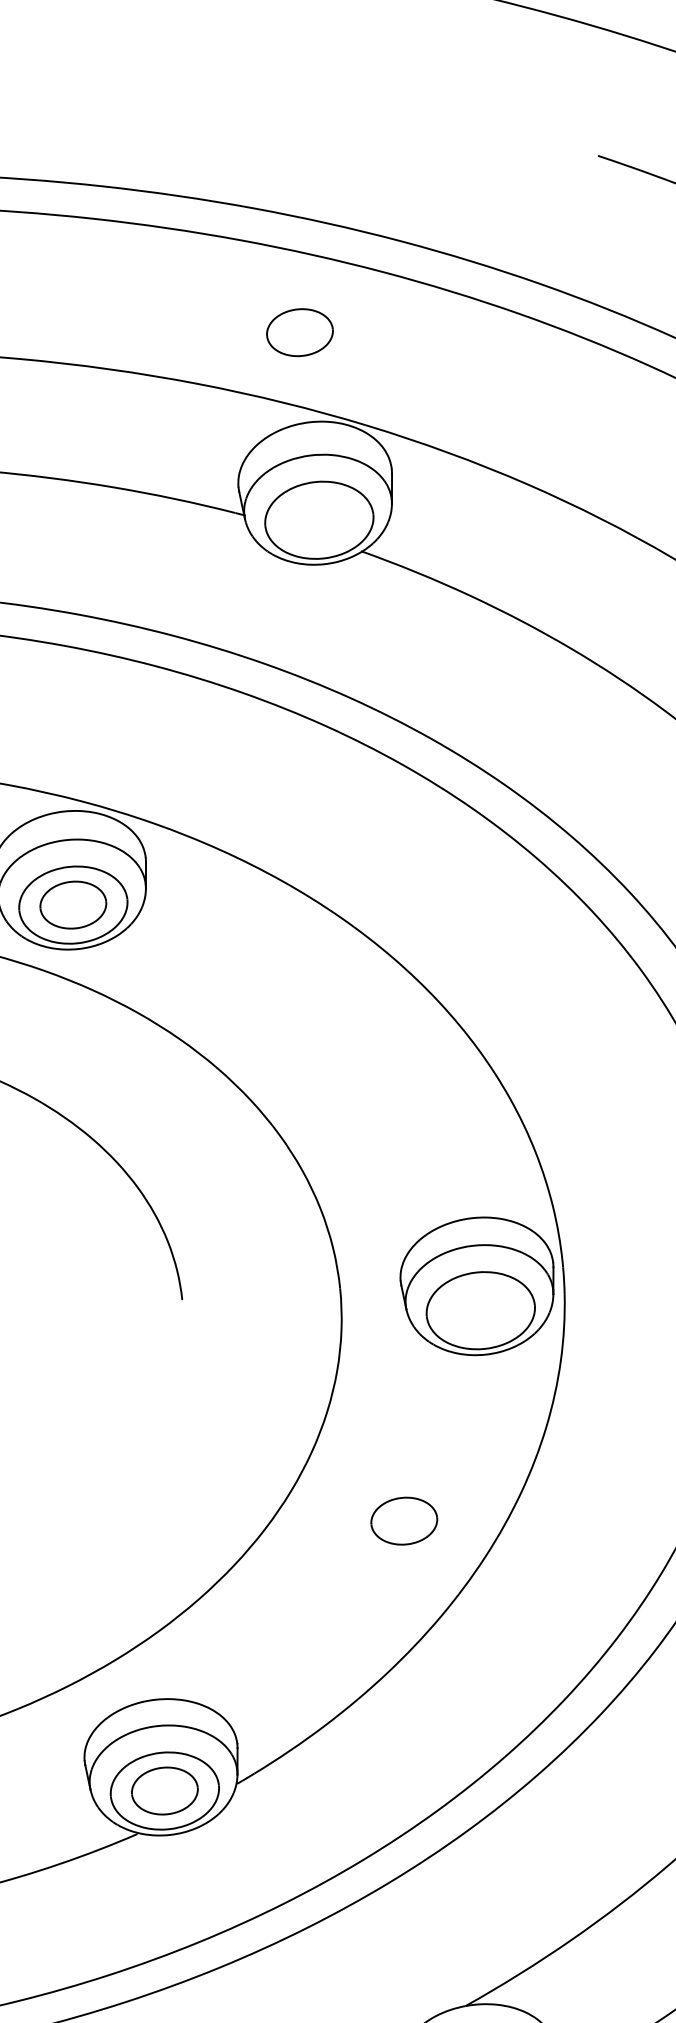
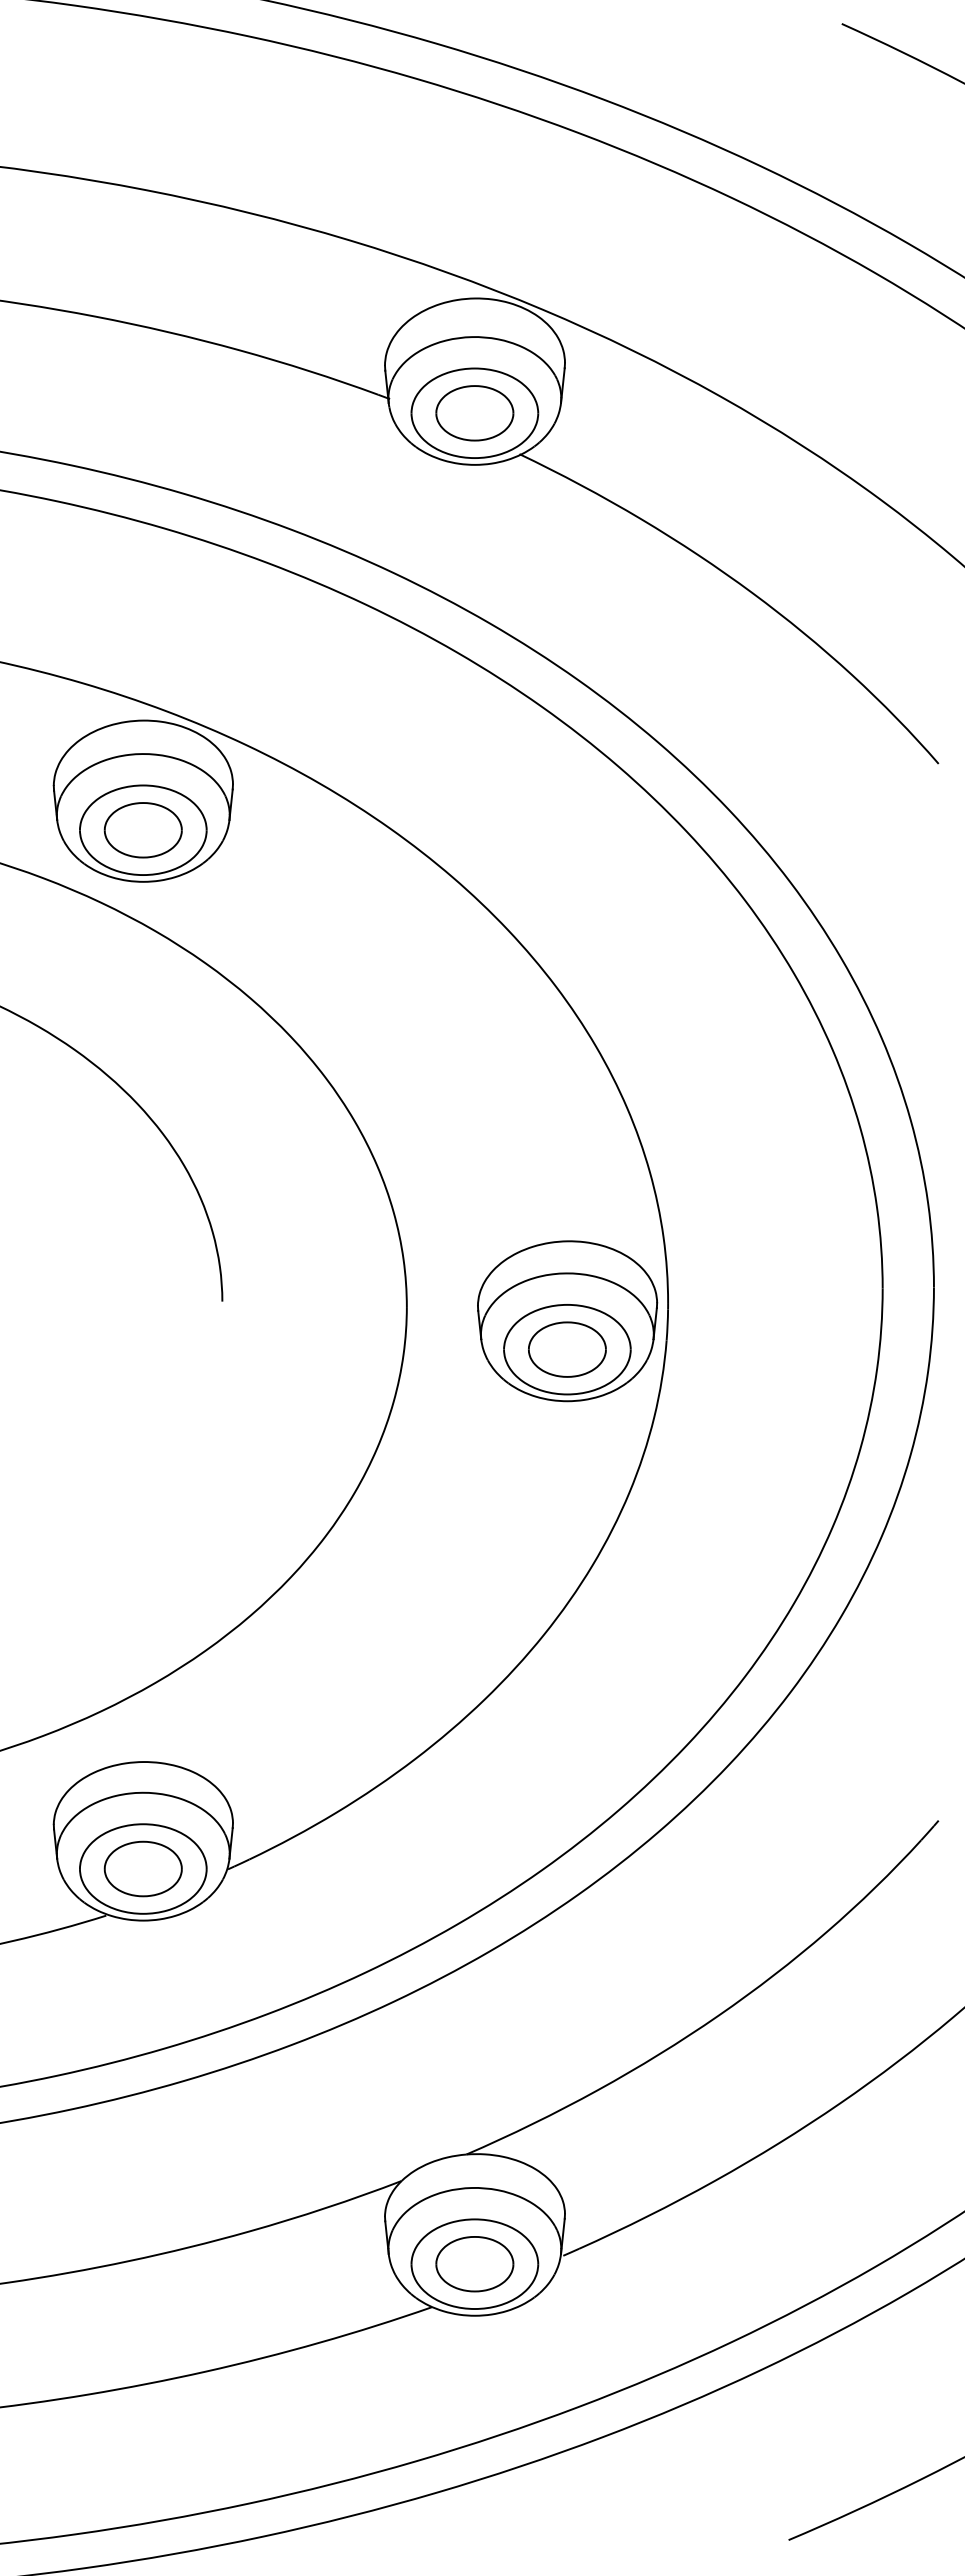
part: (299, 332) -> (474, 413), moved
part: (404, 1521) -> (567, 1349), moved

